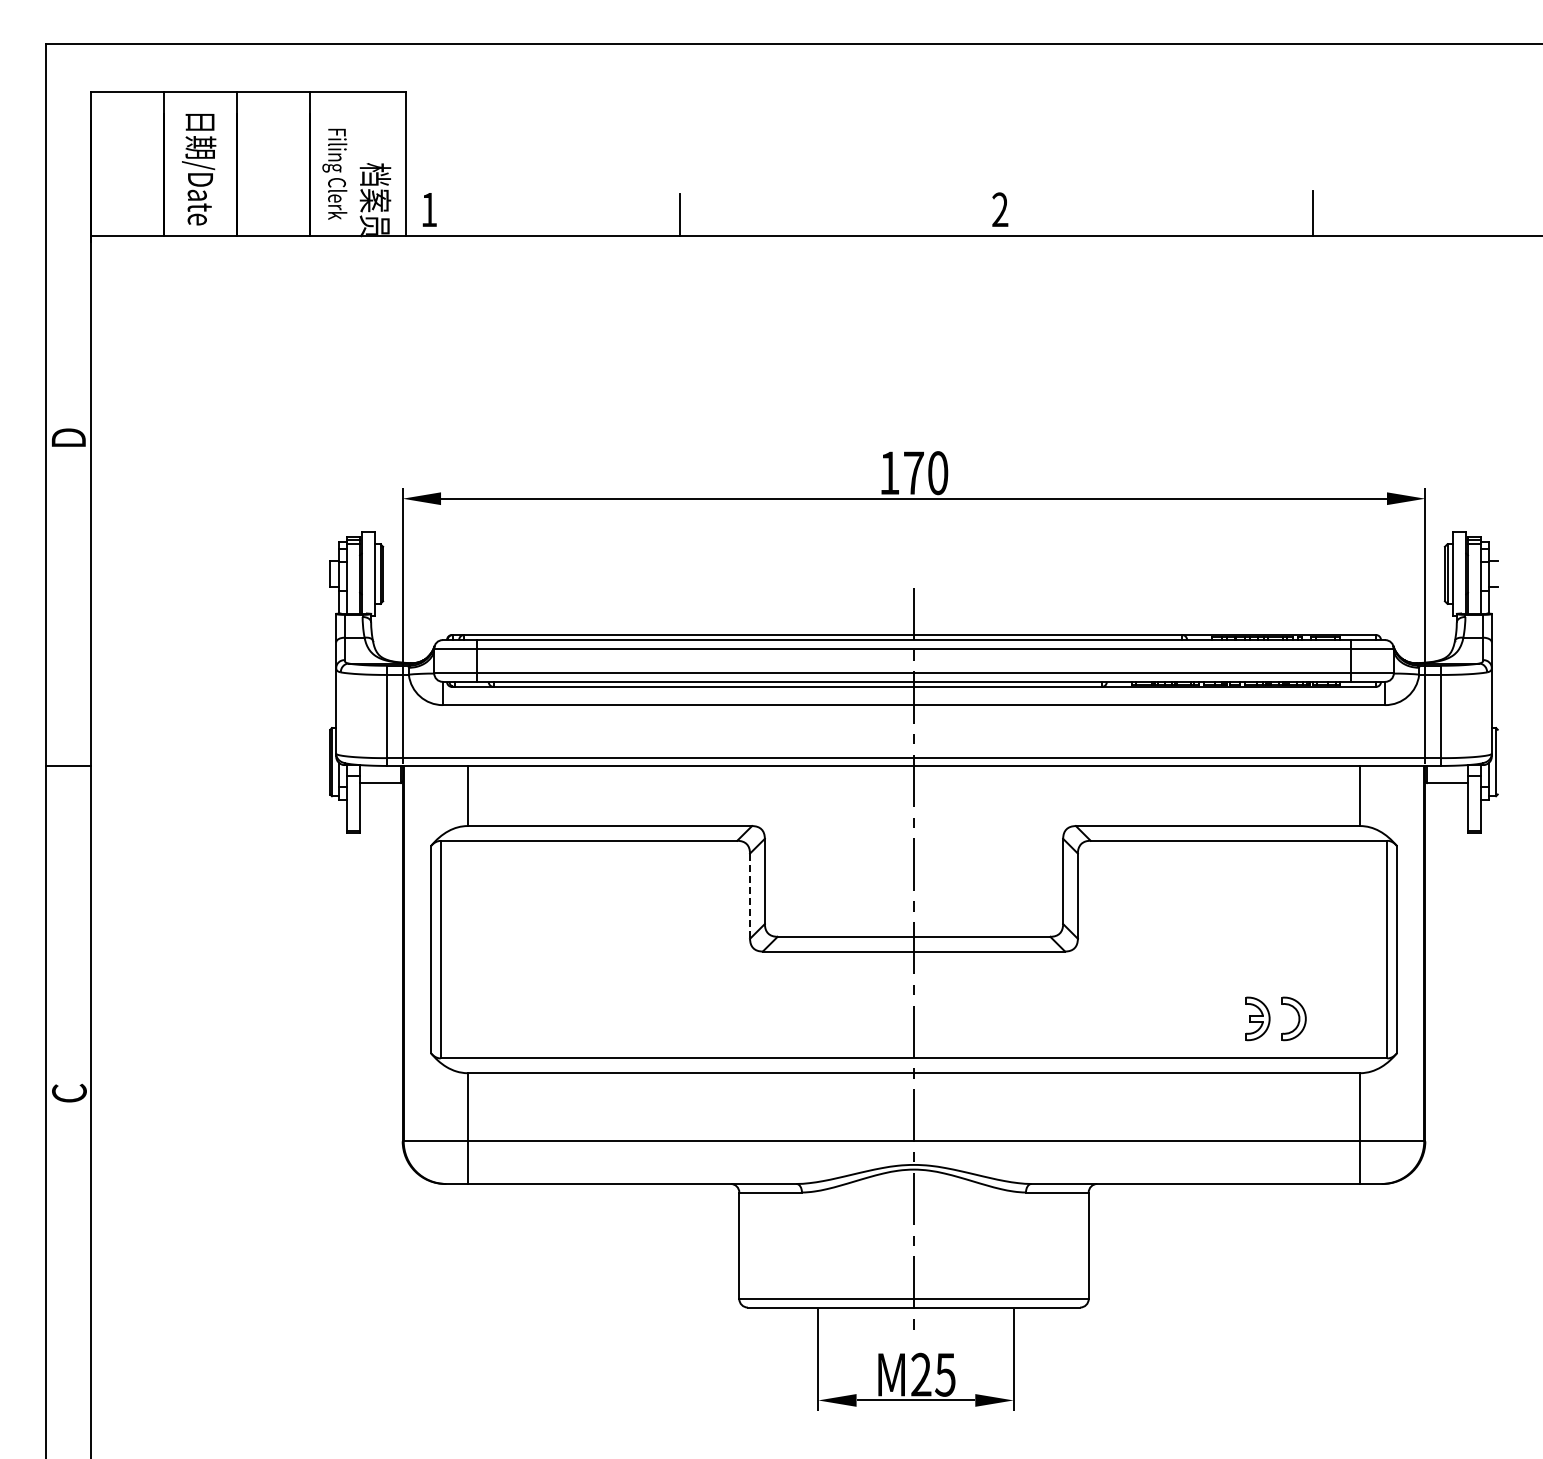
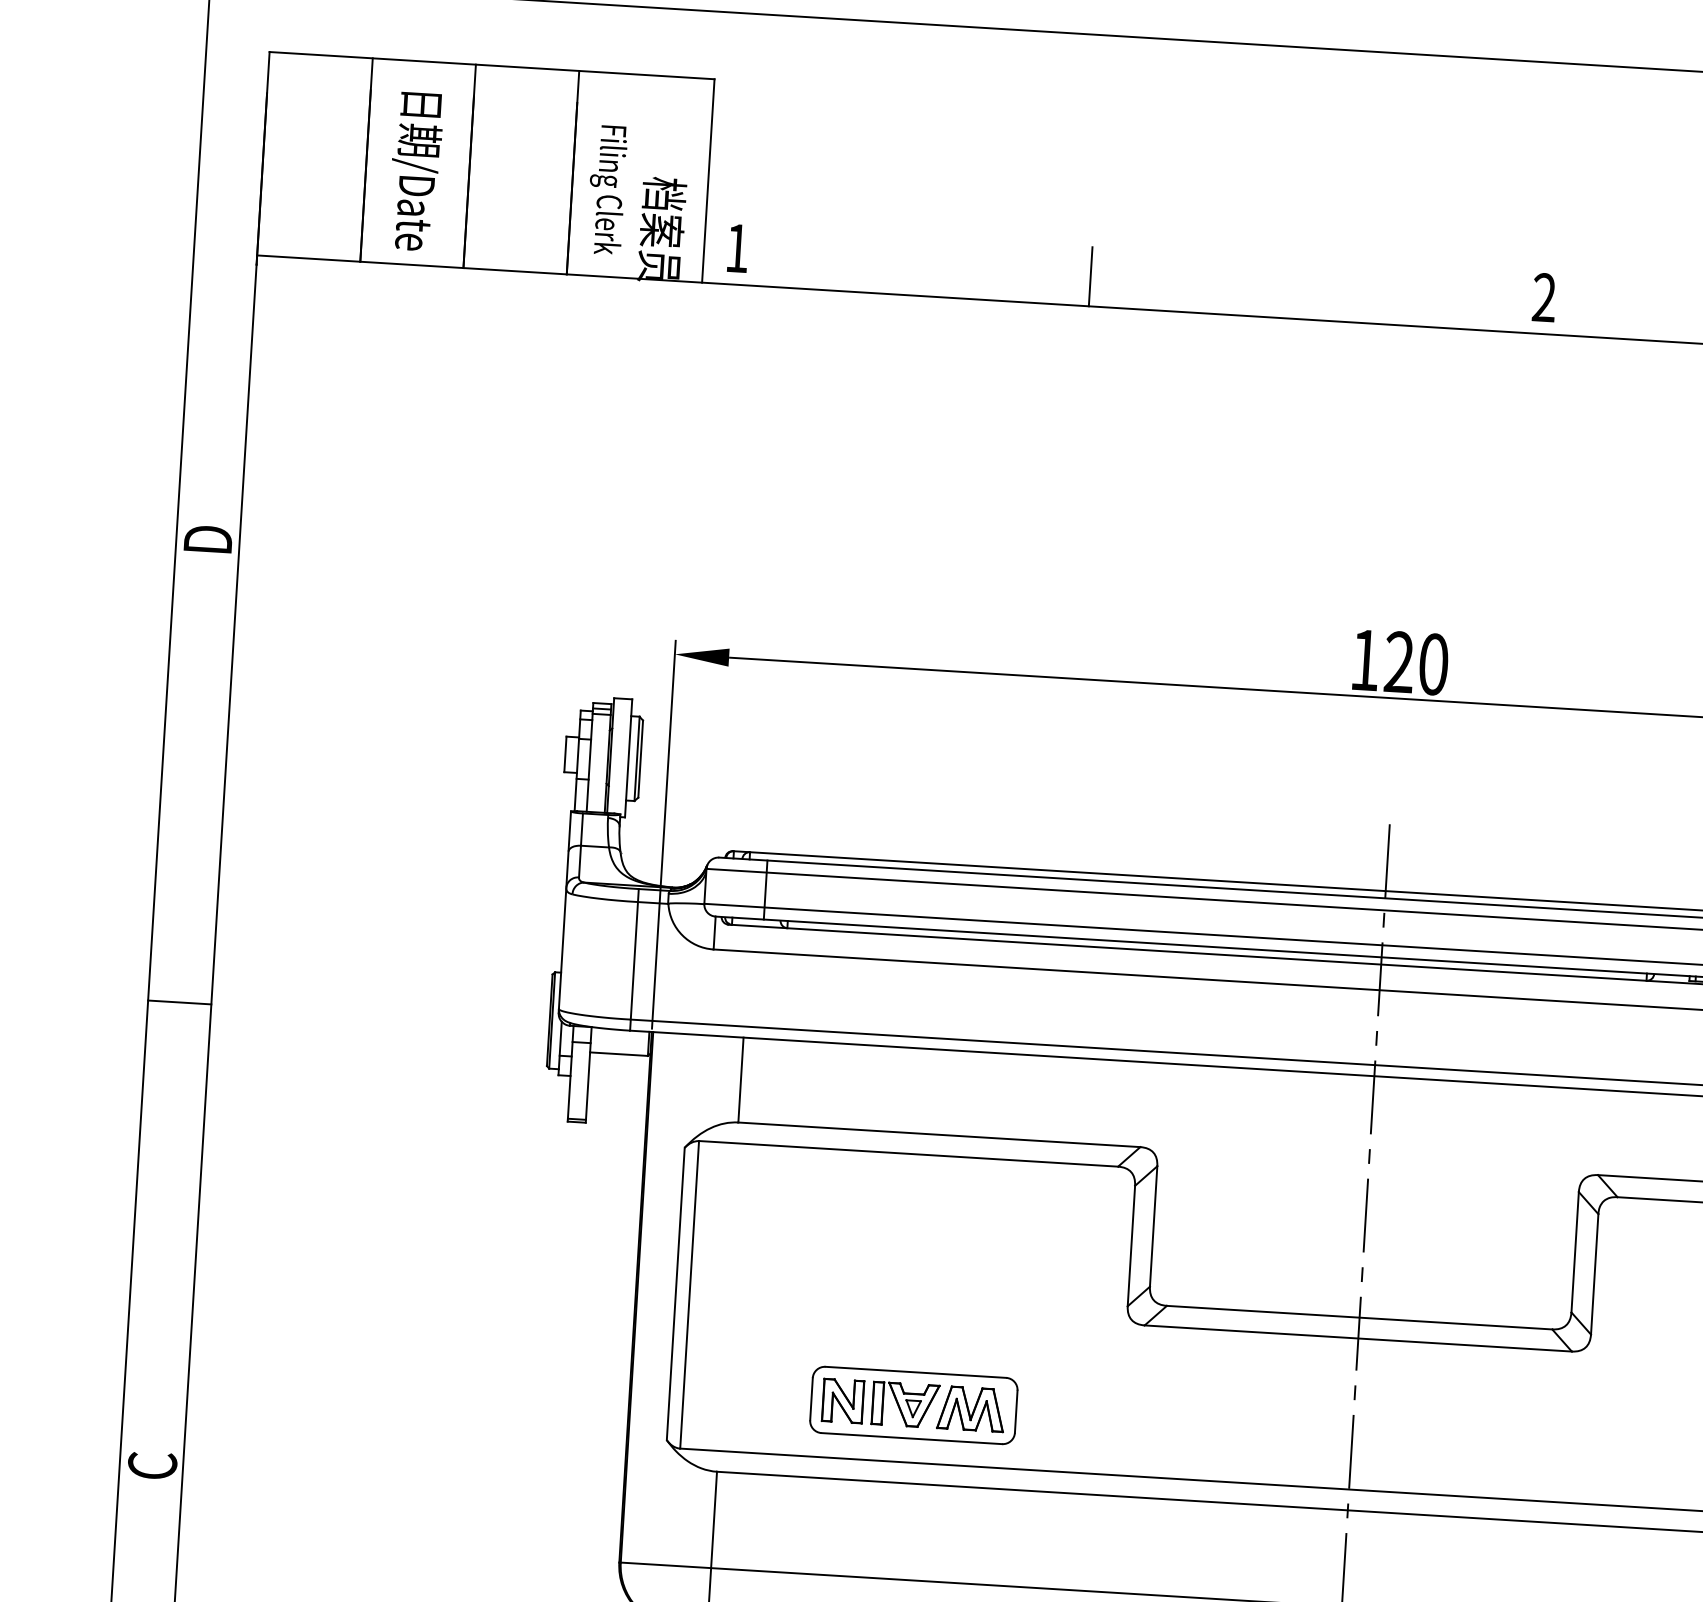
text: (913, 472) -> (1399, 661), 170 -> 120
line: (750, 896) -> (1132, 1246), dashed -> solid
part: (603, 1017) -> (913, 1404), added

